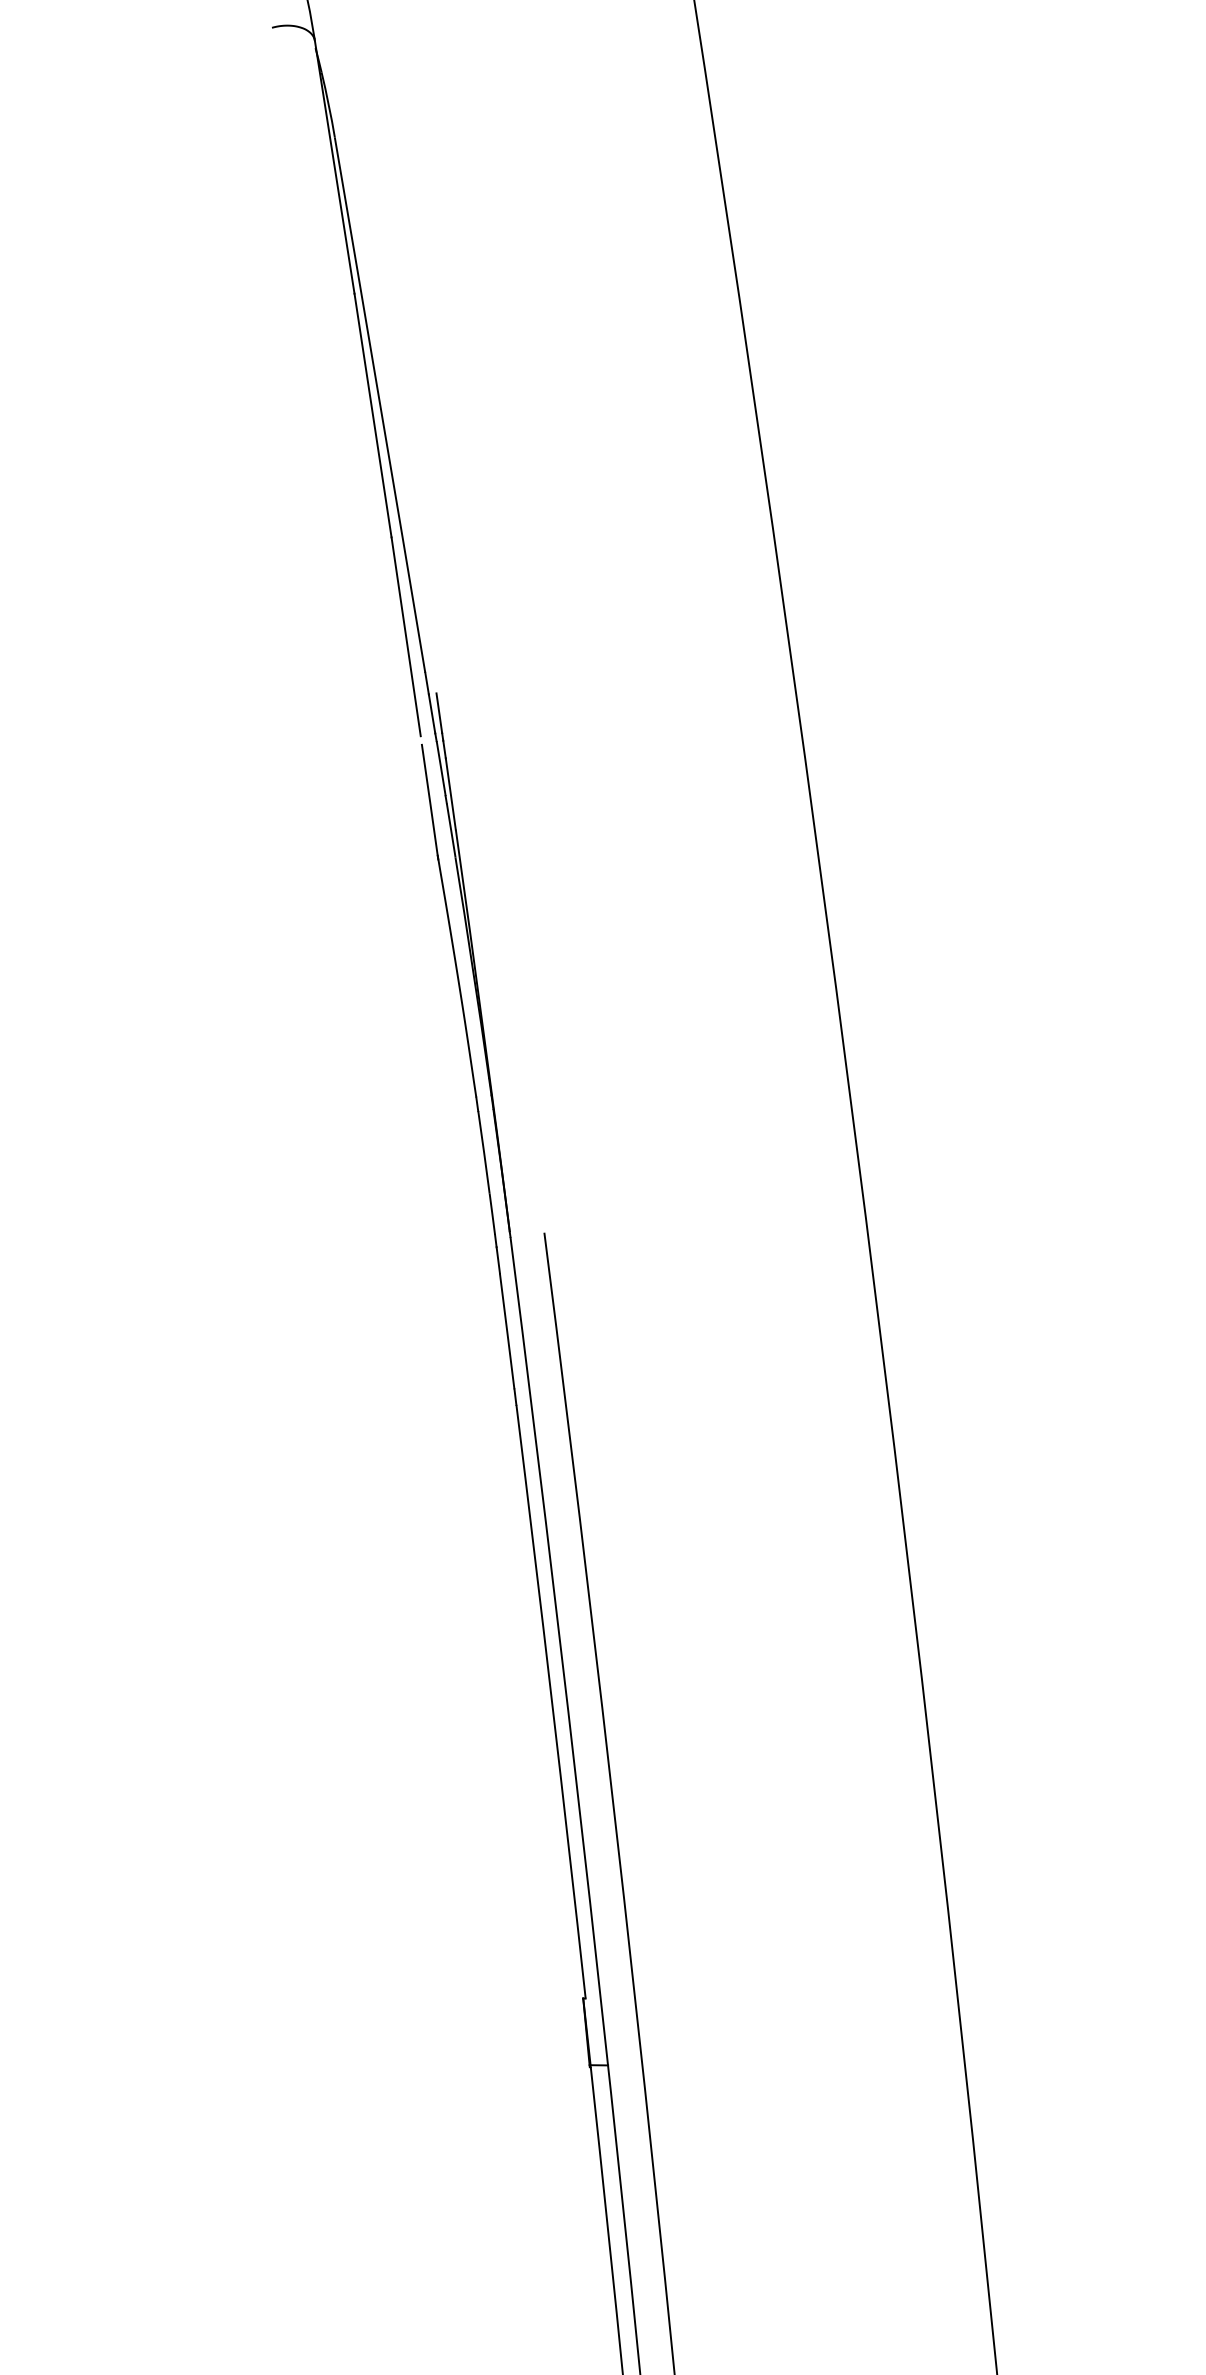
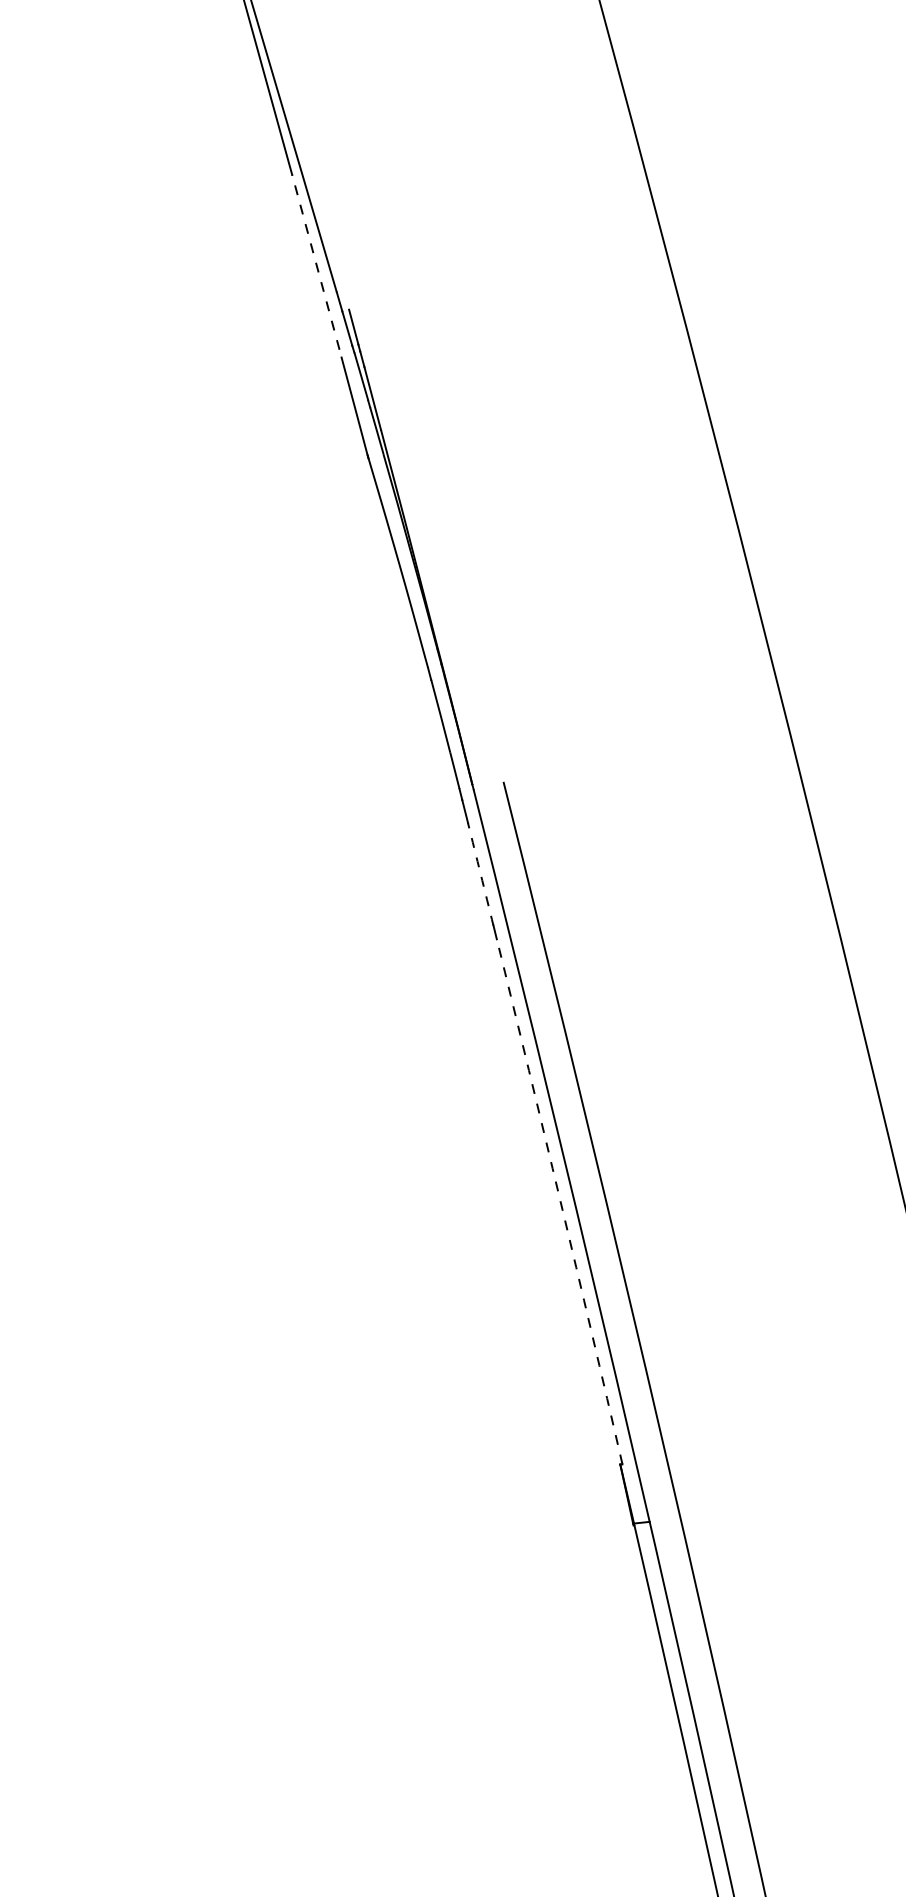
line: (406, 636) -> (316, 261), solid -> dashed
arc: (507, 1331) -> (481, 874), solid -> dashed
arc: (552, 1701) -> (560, 1201), solid -> dashed

